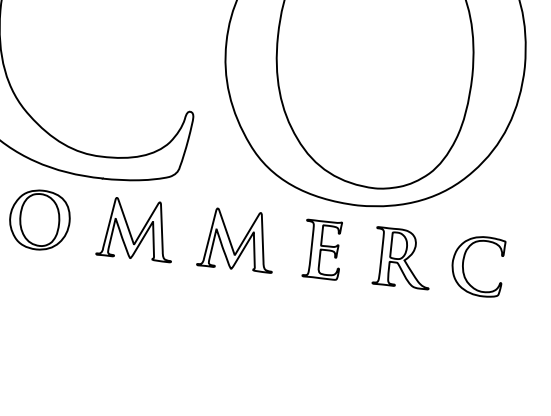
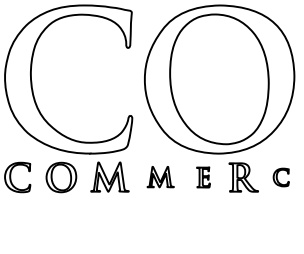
part: (237, 238) -> (160, 176), size x0.7
part: (322, 249) -> (203, 177), size x0.7
part: (475, 265) -> (280, 177), size x0.6

